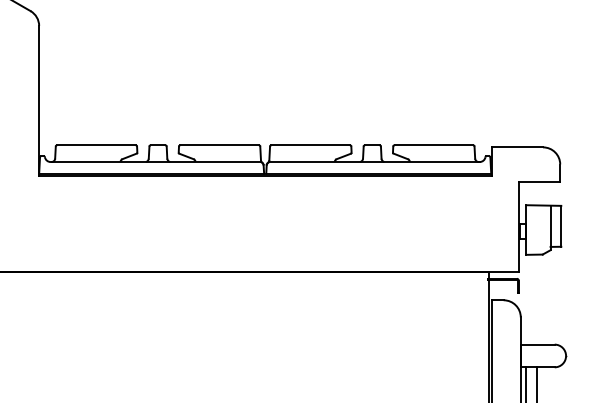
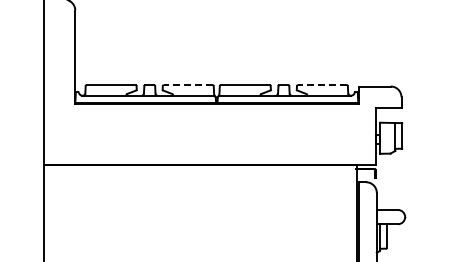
line: (219, 145) -> (188, 85), solid -> dashed
line: (434, 145) -> (322, 85), solid -> dashed

